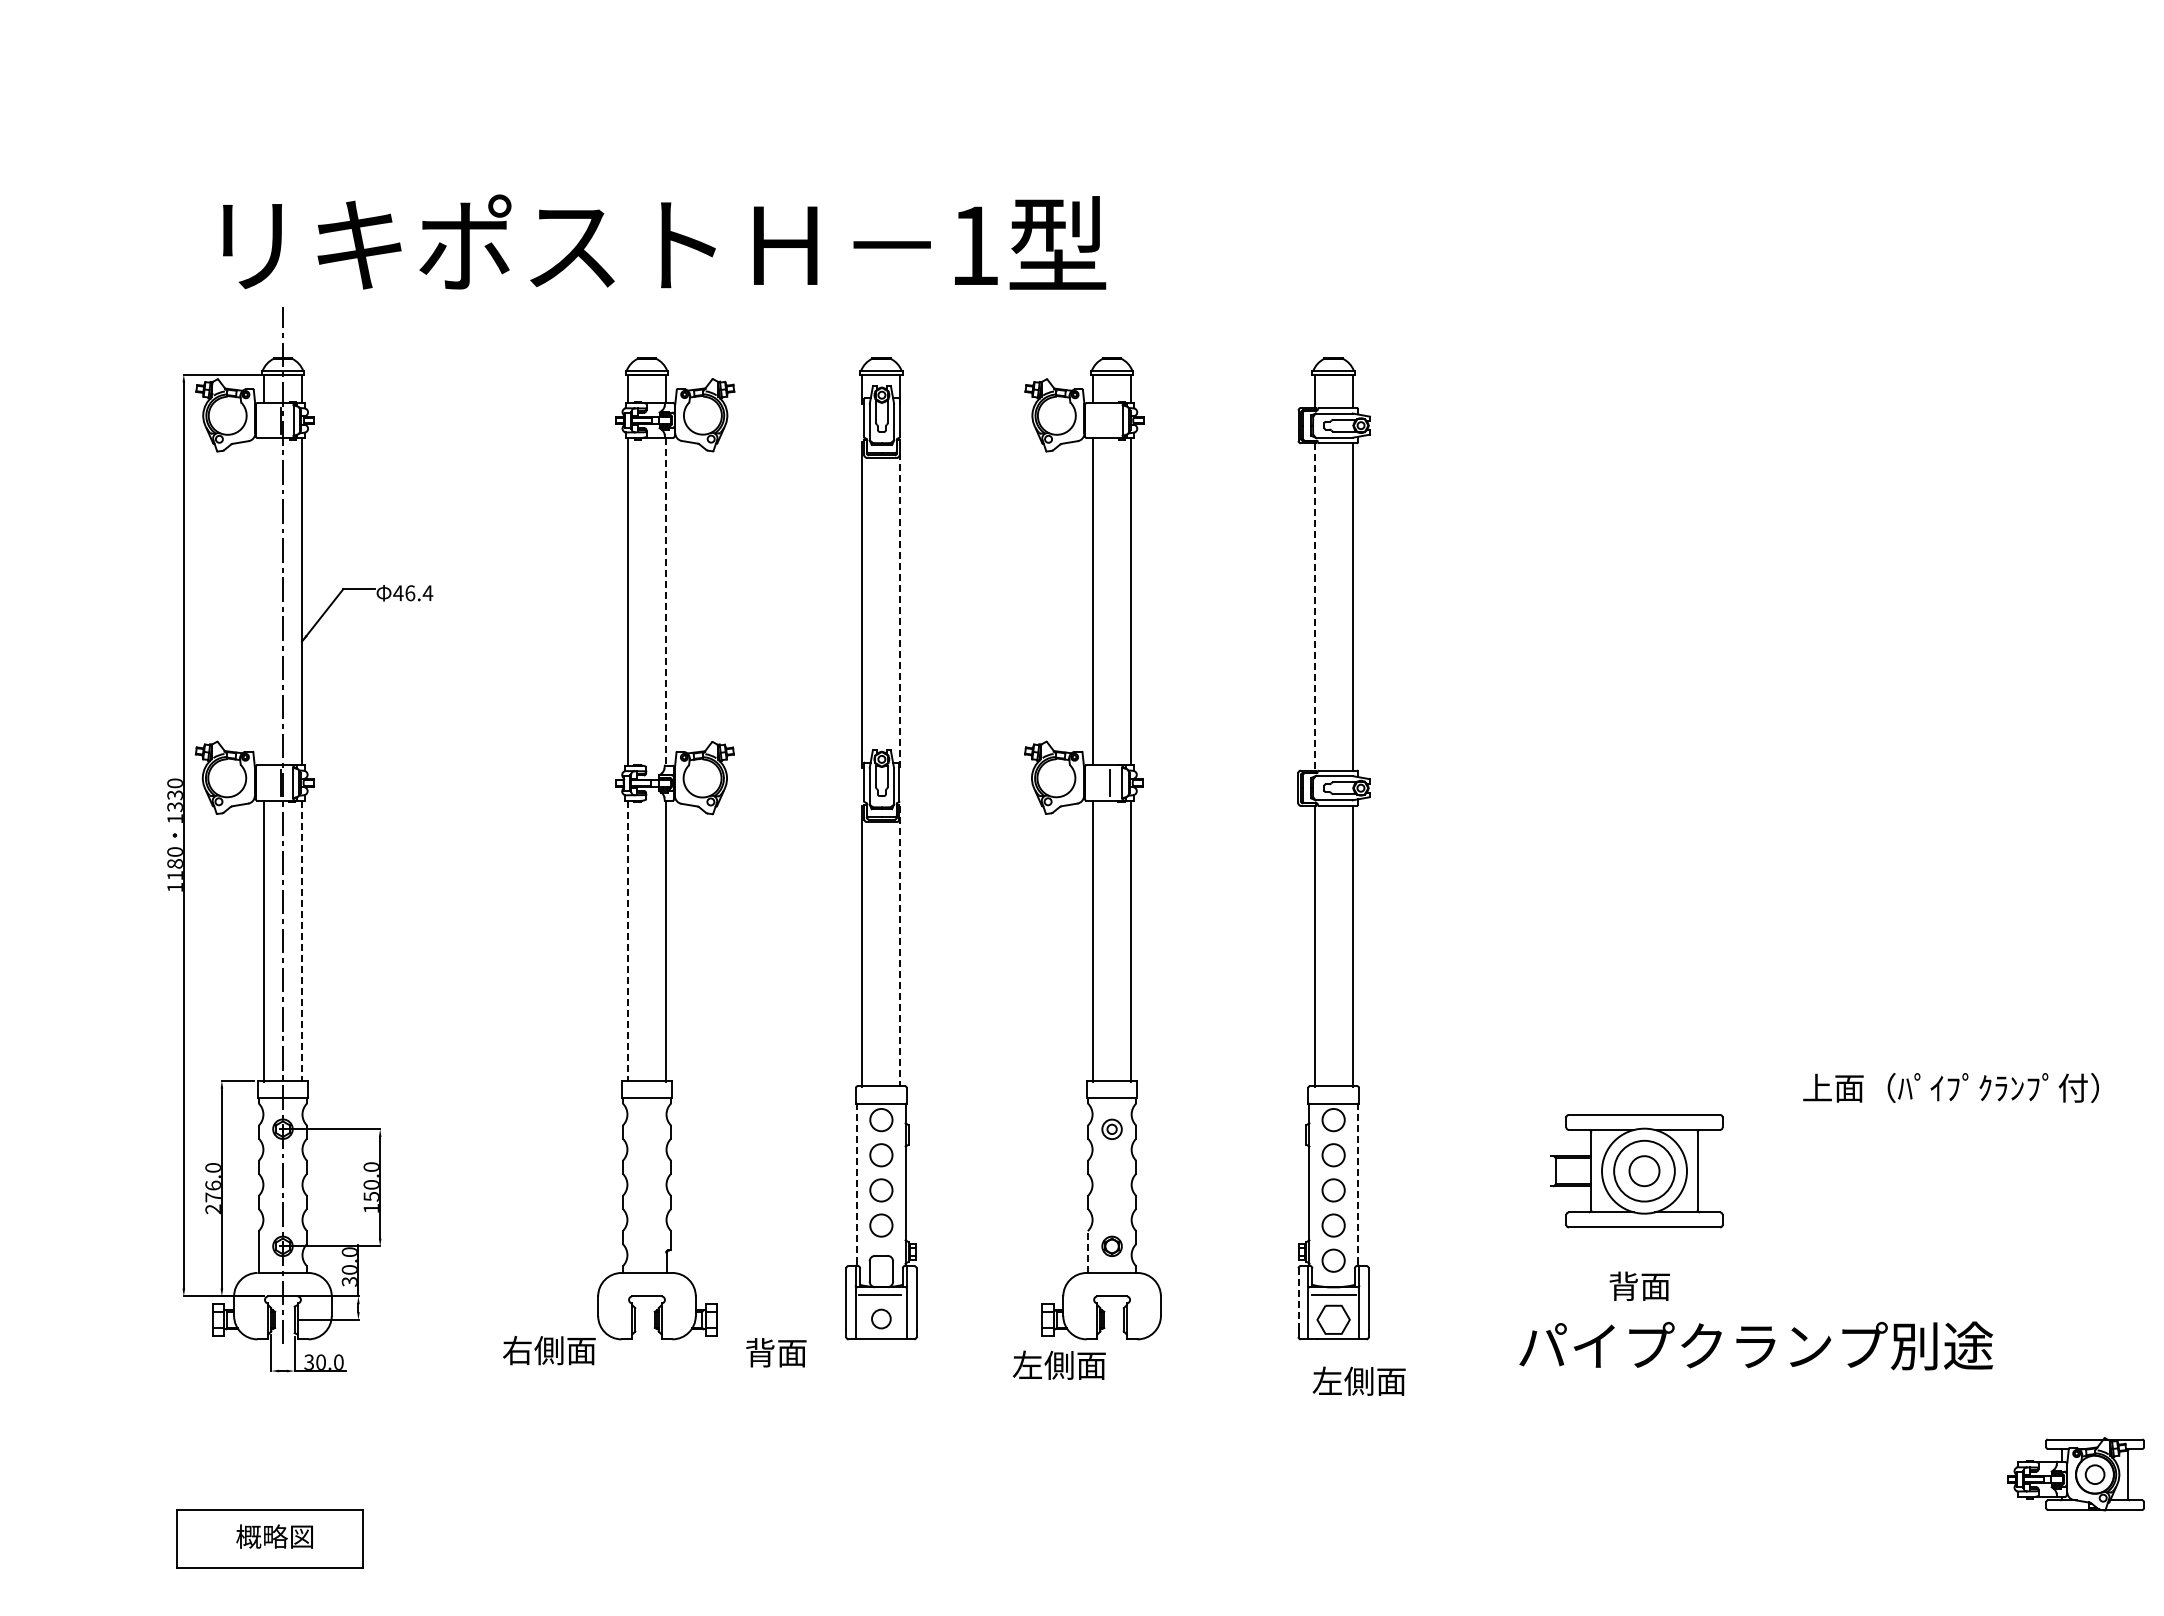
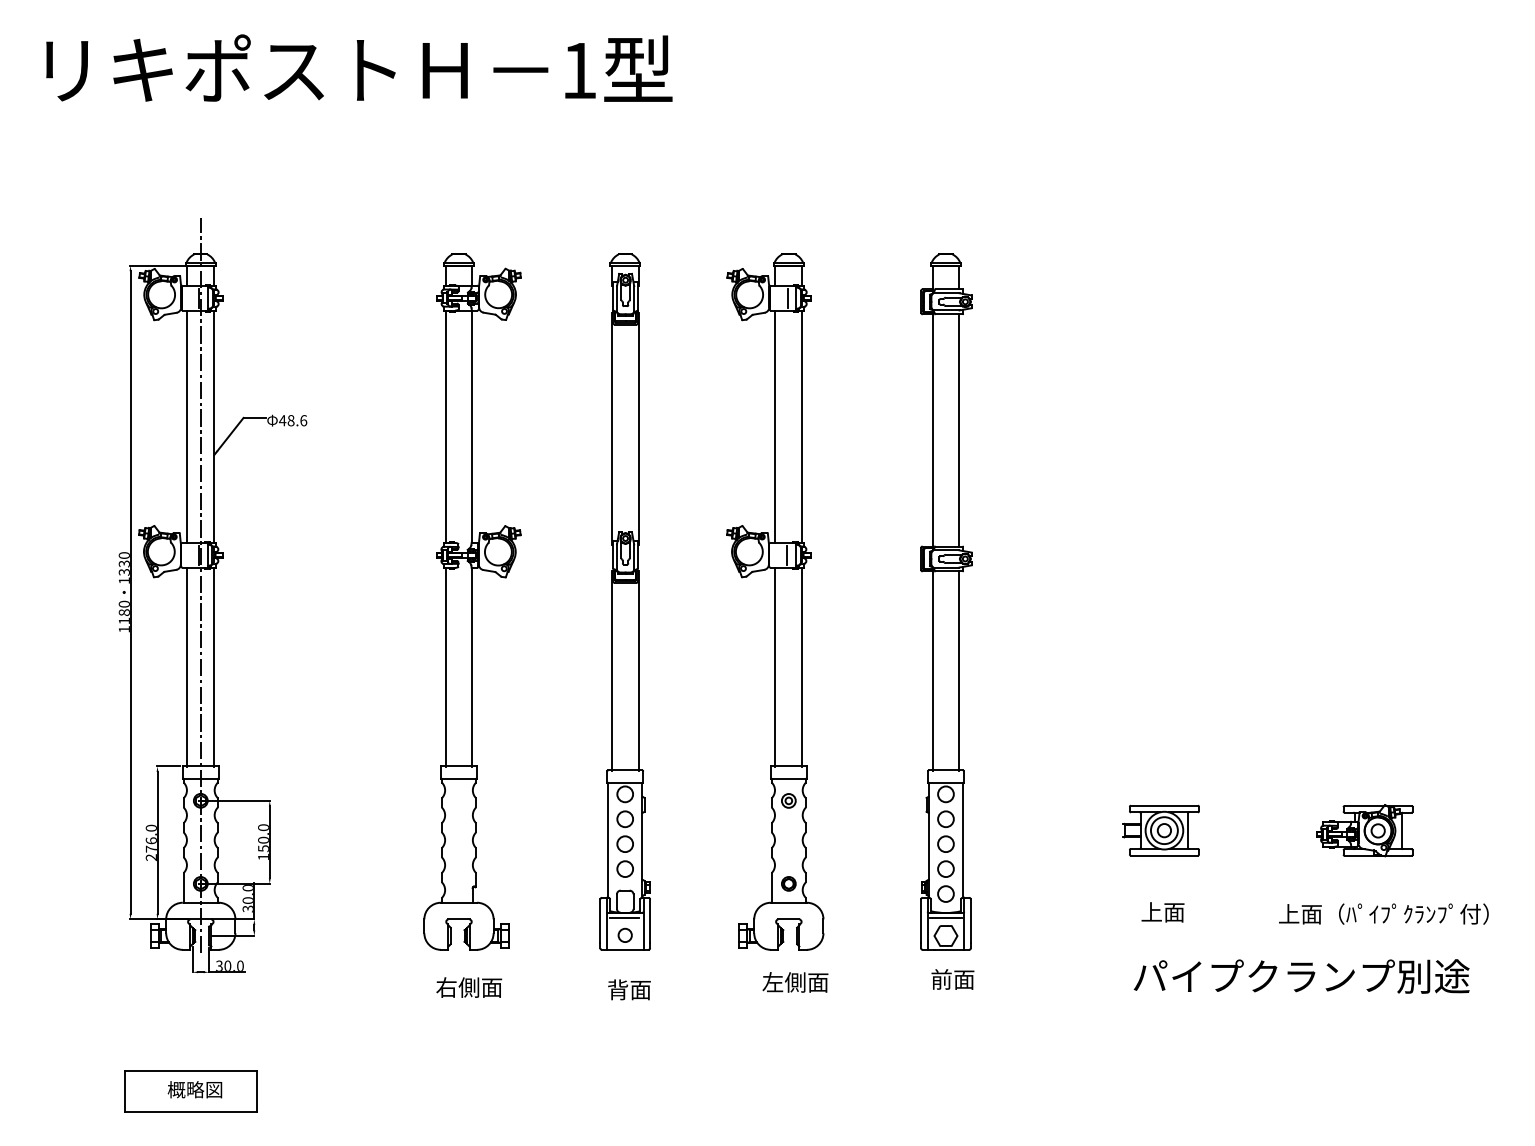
text: (664, 241) -> (359, 67), moved
line: (1110, 420) -> (787, 298), added
text: (419, 593) -> (297, 420), 46.4 -> 48.6
line: (263, 601) -> (187, 426), added
line: (665, 601) -> (472, 426), dashed -> solid
line: (900, 605) -> (638, 429), dashed -> solid
line: (1314, 606) -> (932, 430), dashed -> solid
line: (301, 941) -> (213, 667), dashed -> solid
line: (628, 941) -> (445, 667), dashed -> solid
line: (900, 946) -> (638, 671), dashed -> solid
text: (1950, 1087) -> (1383, 913), moved
part: (1636, 1171) -> (1160, 830), size x0.62
line: (857, 1184) -> (608, 840), dashed -> solid
line: (1357, 1184) -> (962, 840), dashed -> solid
line: (1087, 1252) -> (771, 888), dashed -> solid
text: (1623, 1285) -> (1151, 911), 背面 -> 上面
line: (1298, 1299) -> (921, 921), dashed -> solid
text: (1756, 1345) -> (1301, 976), moved
text: (549, 1350) -> (469, 987), moved
text: (776, 1352) -> (629, 989), moved
text: (1059, 1364) -> (795, 981), moved
text: (1358, 1380) -> (963, 979), 左側面 -> 前面
part: (2075, 1474) -> (1364, 830), moved

